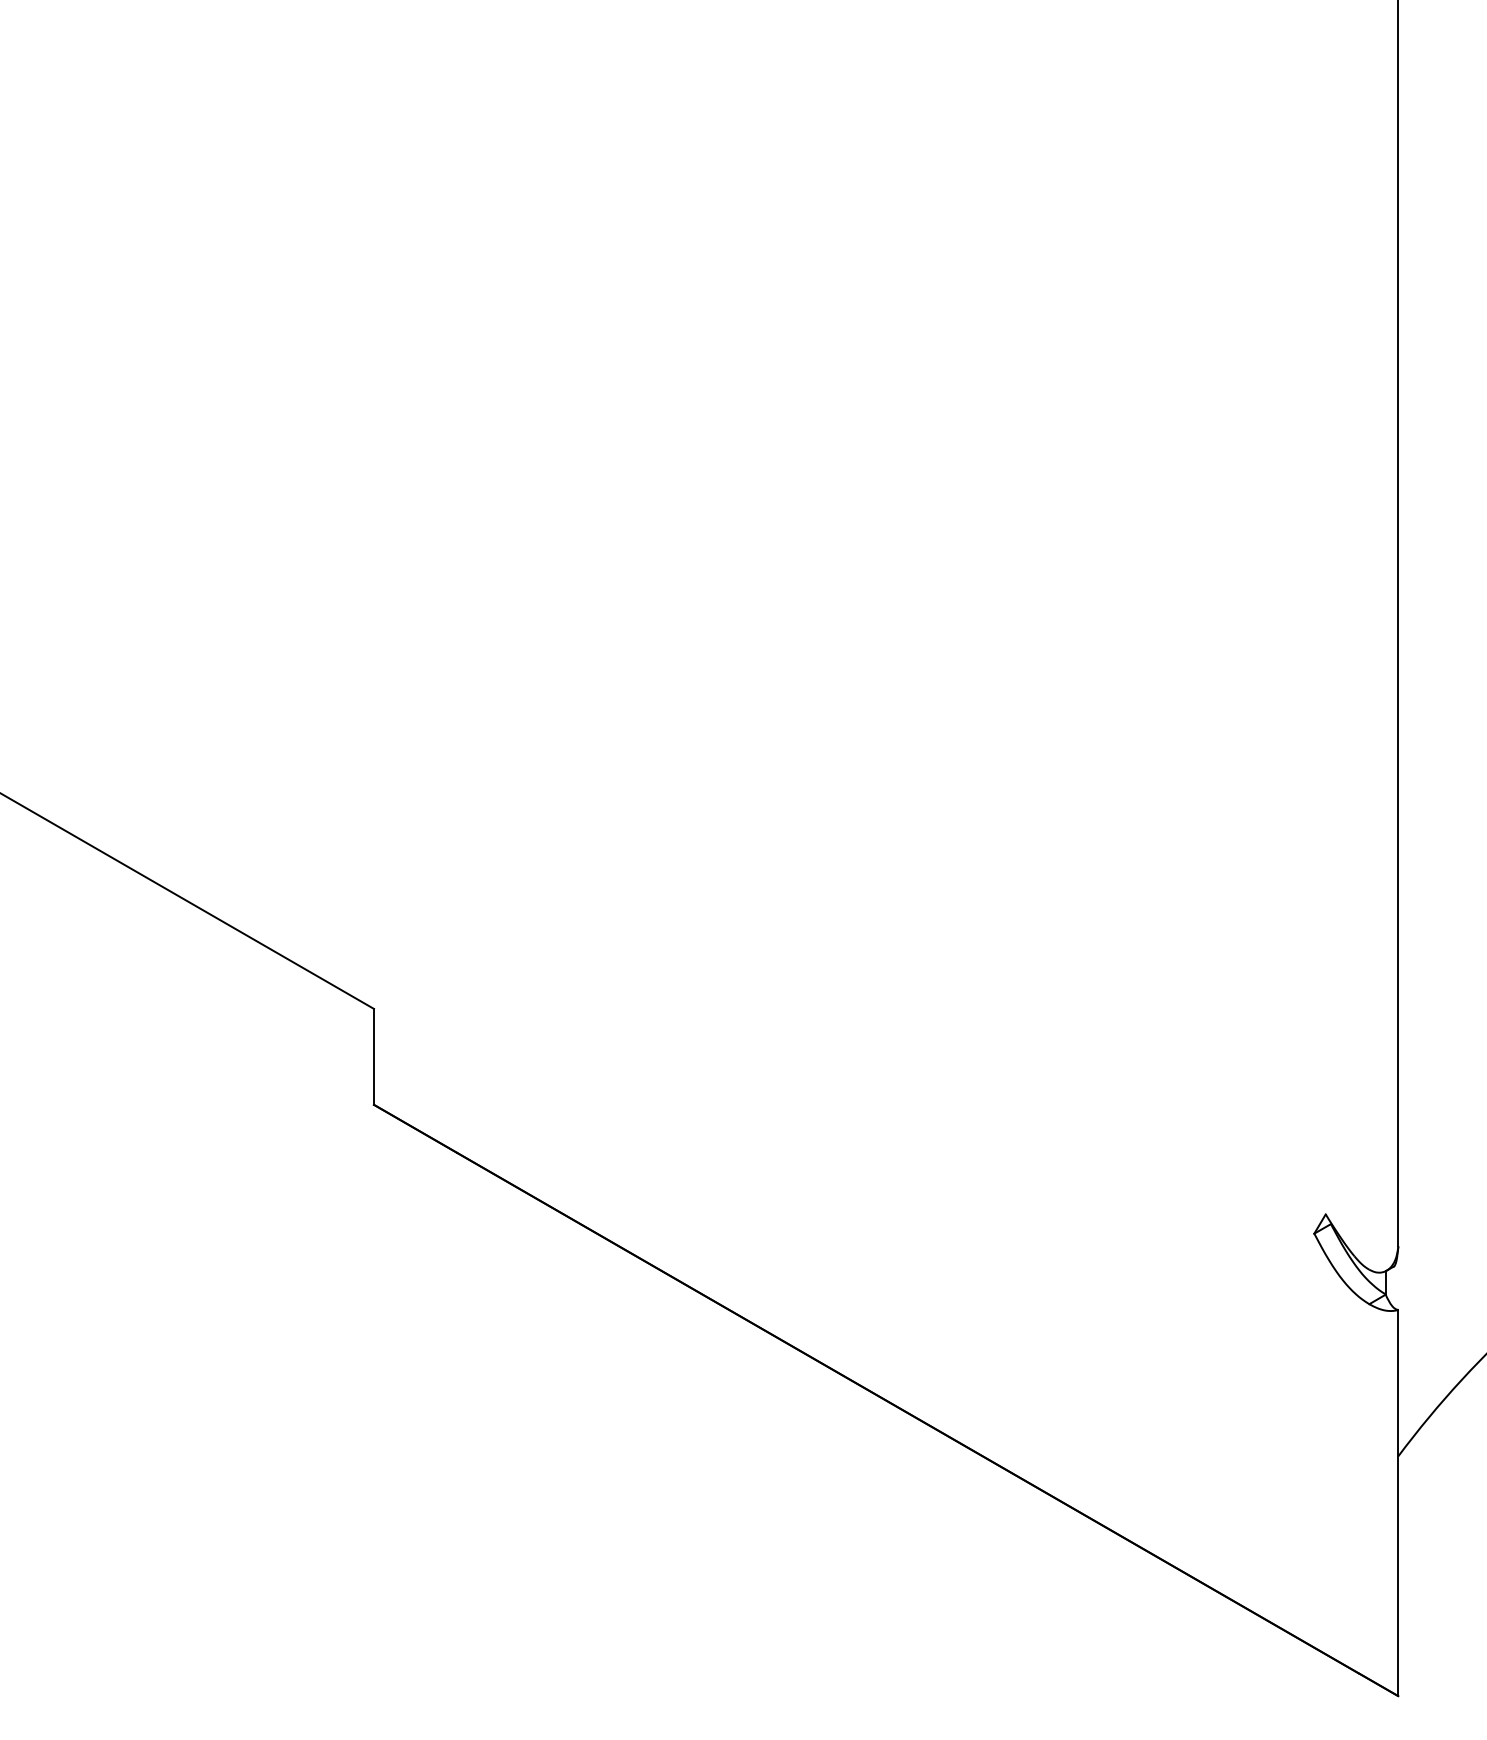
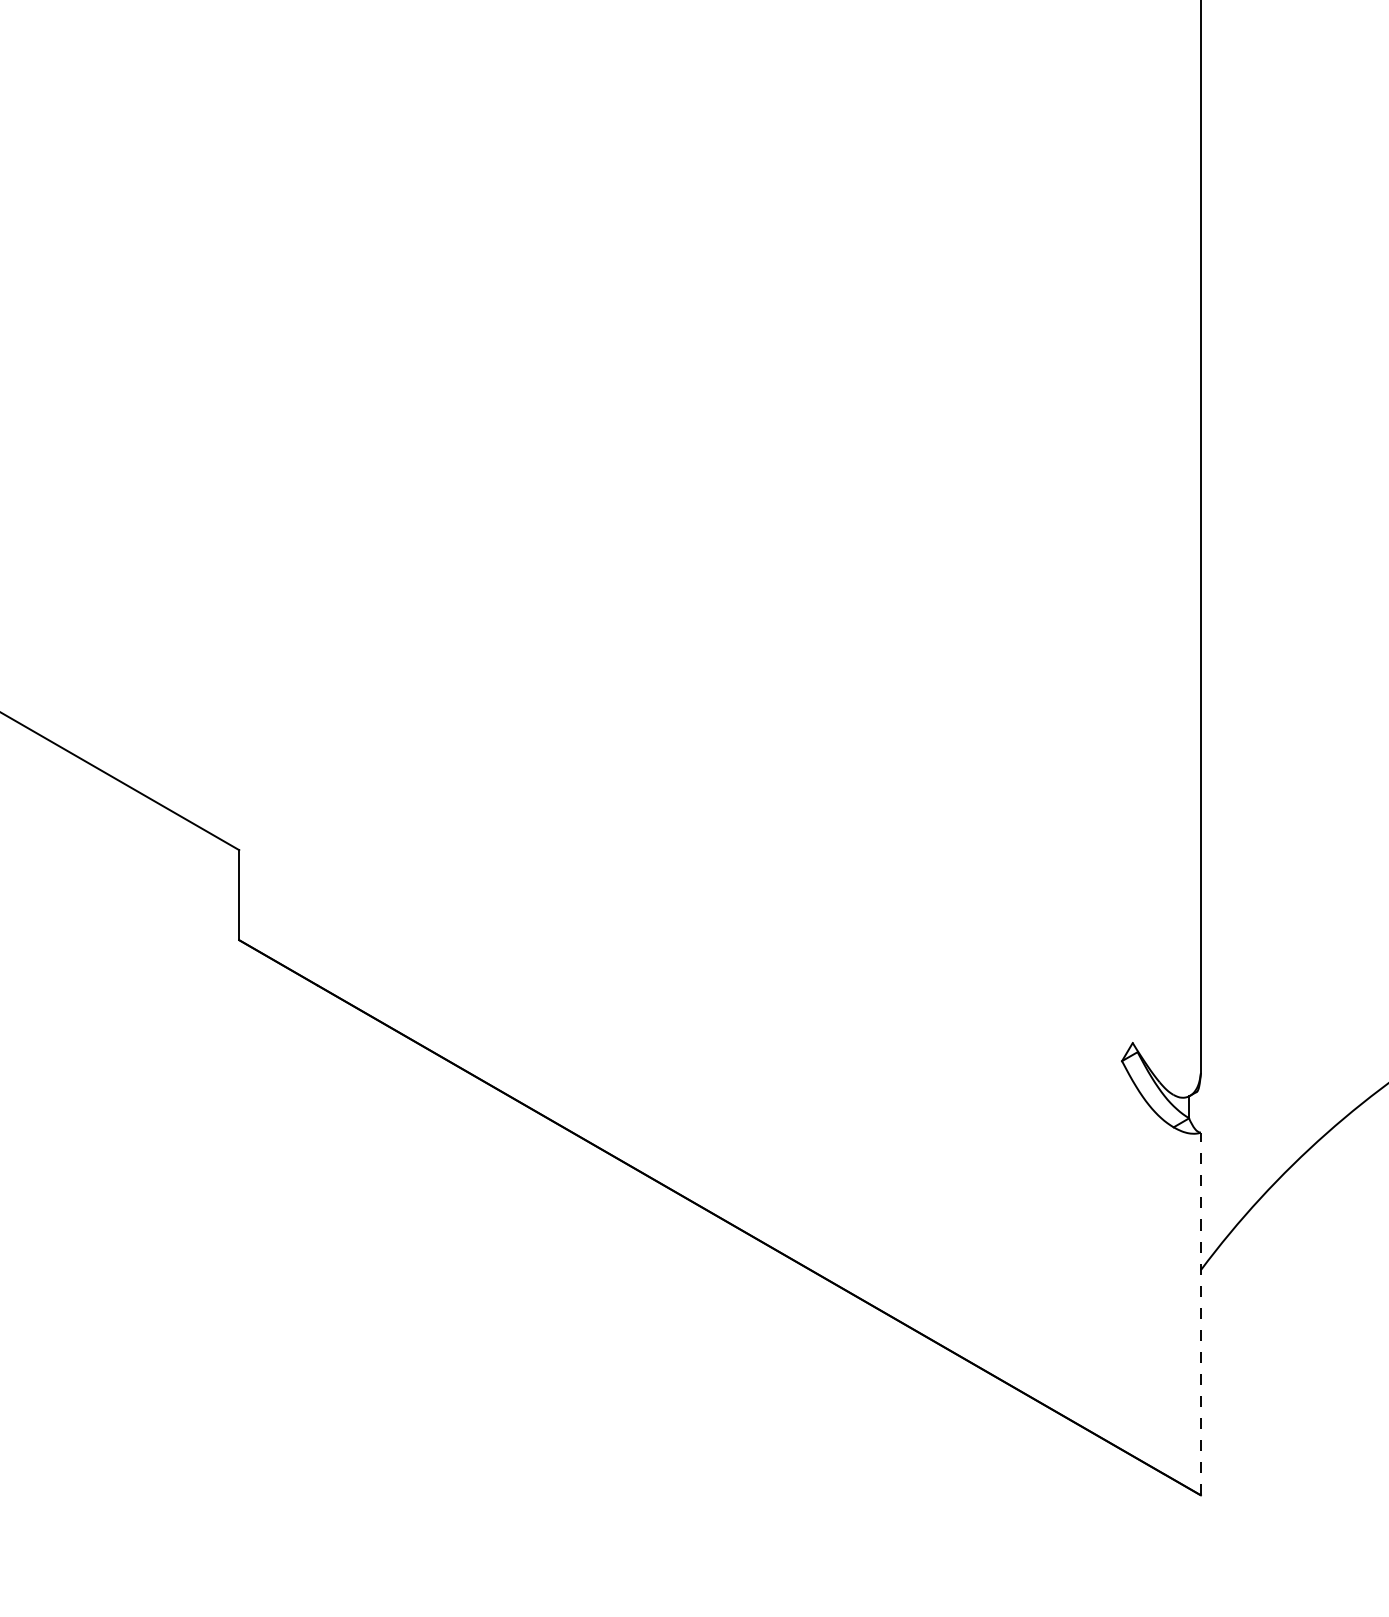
line: (1398, 1502) -> (1201, 1313), solid -> dashed

